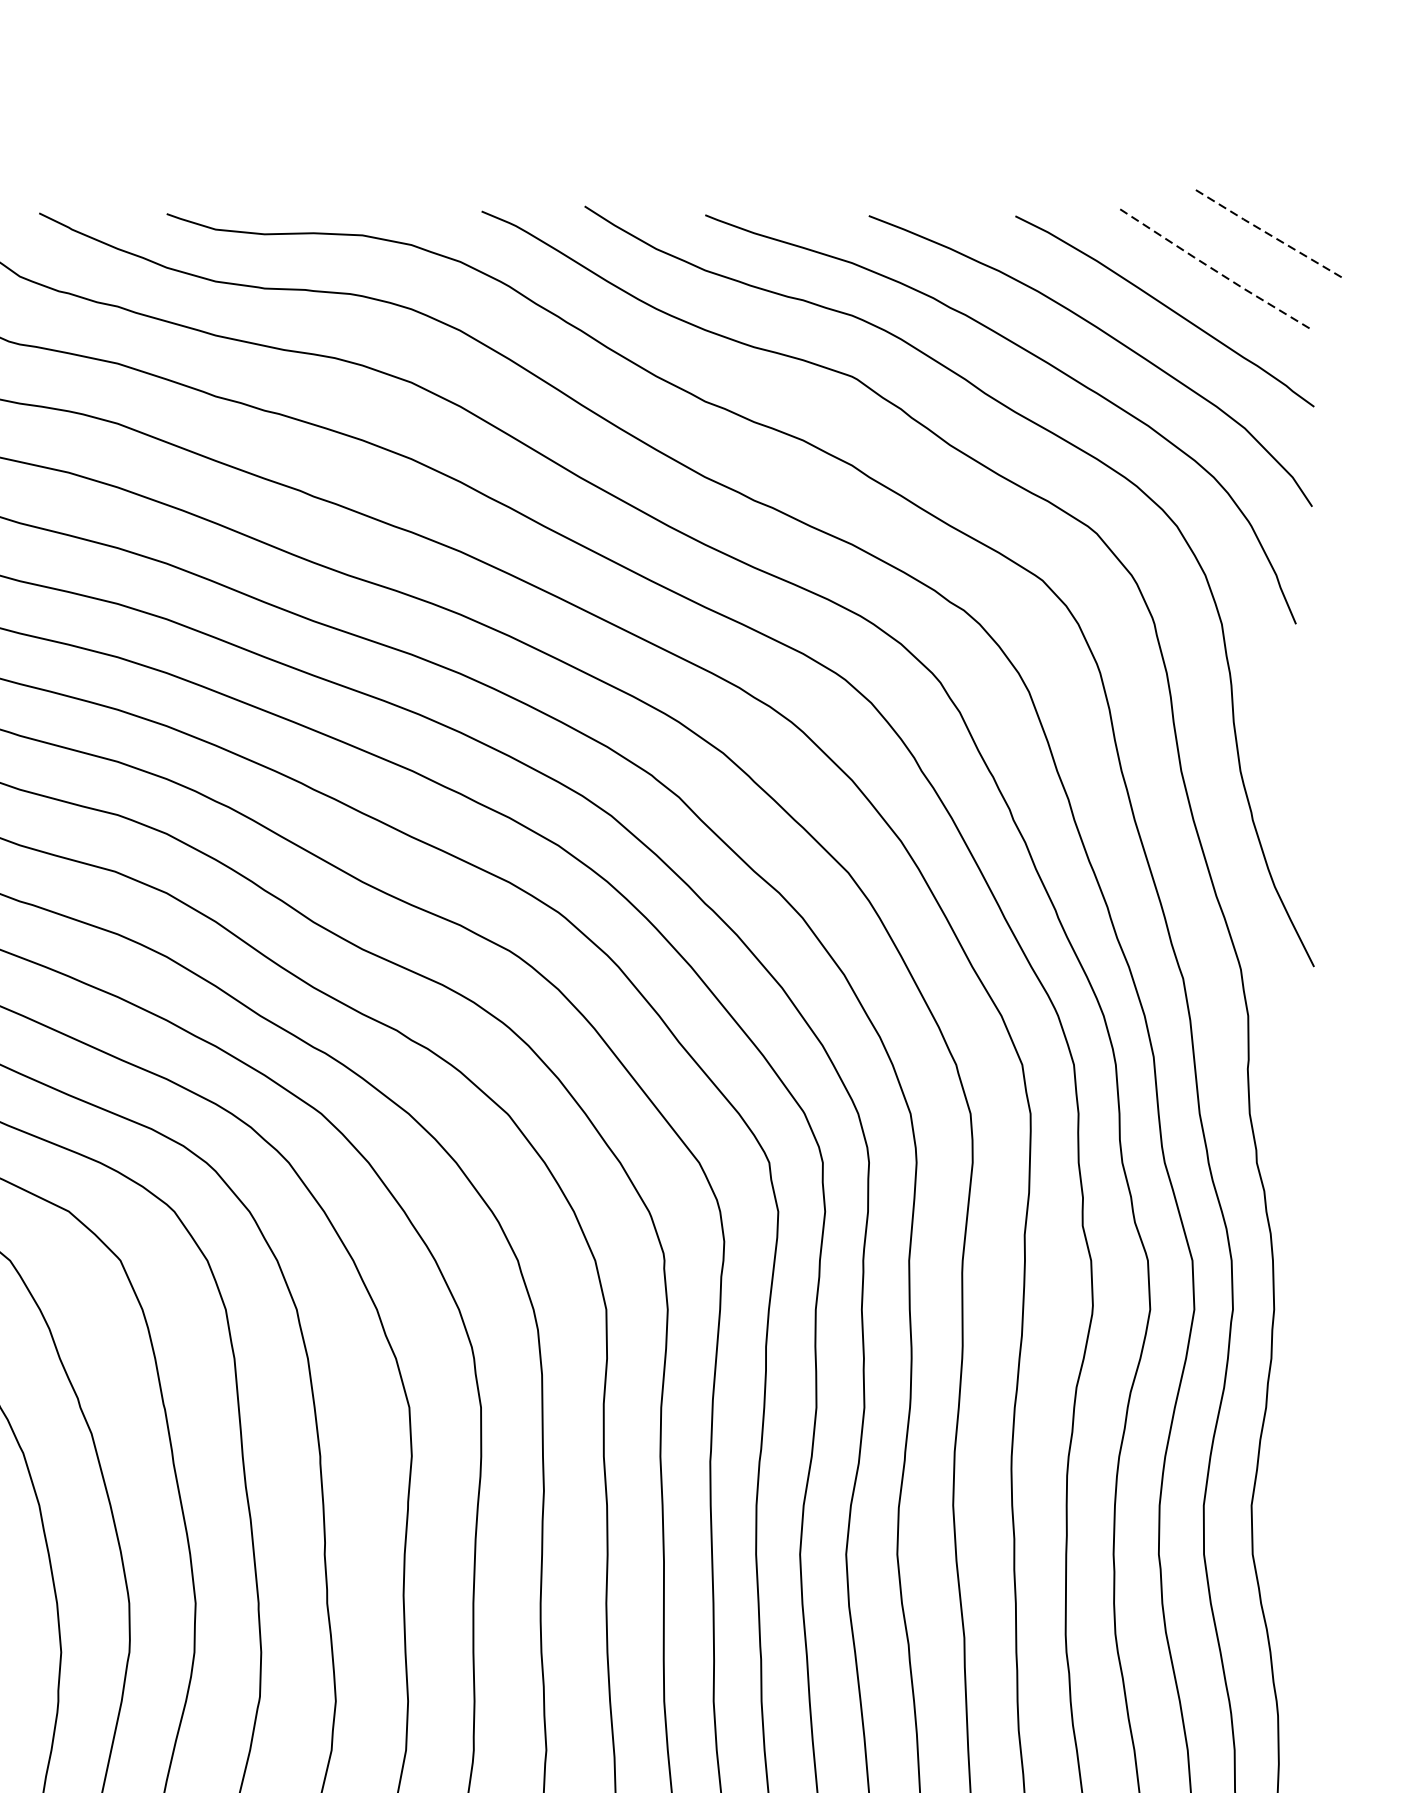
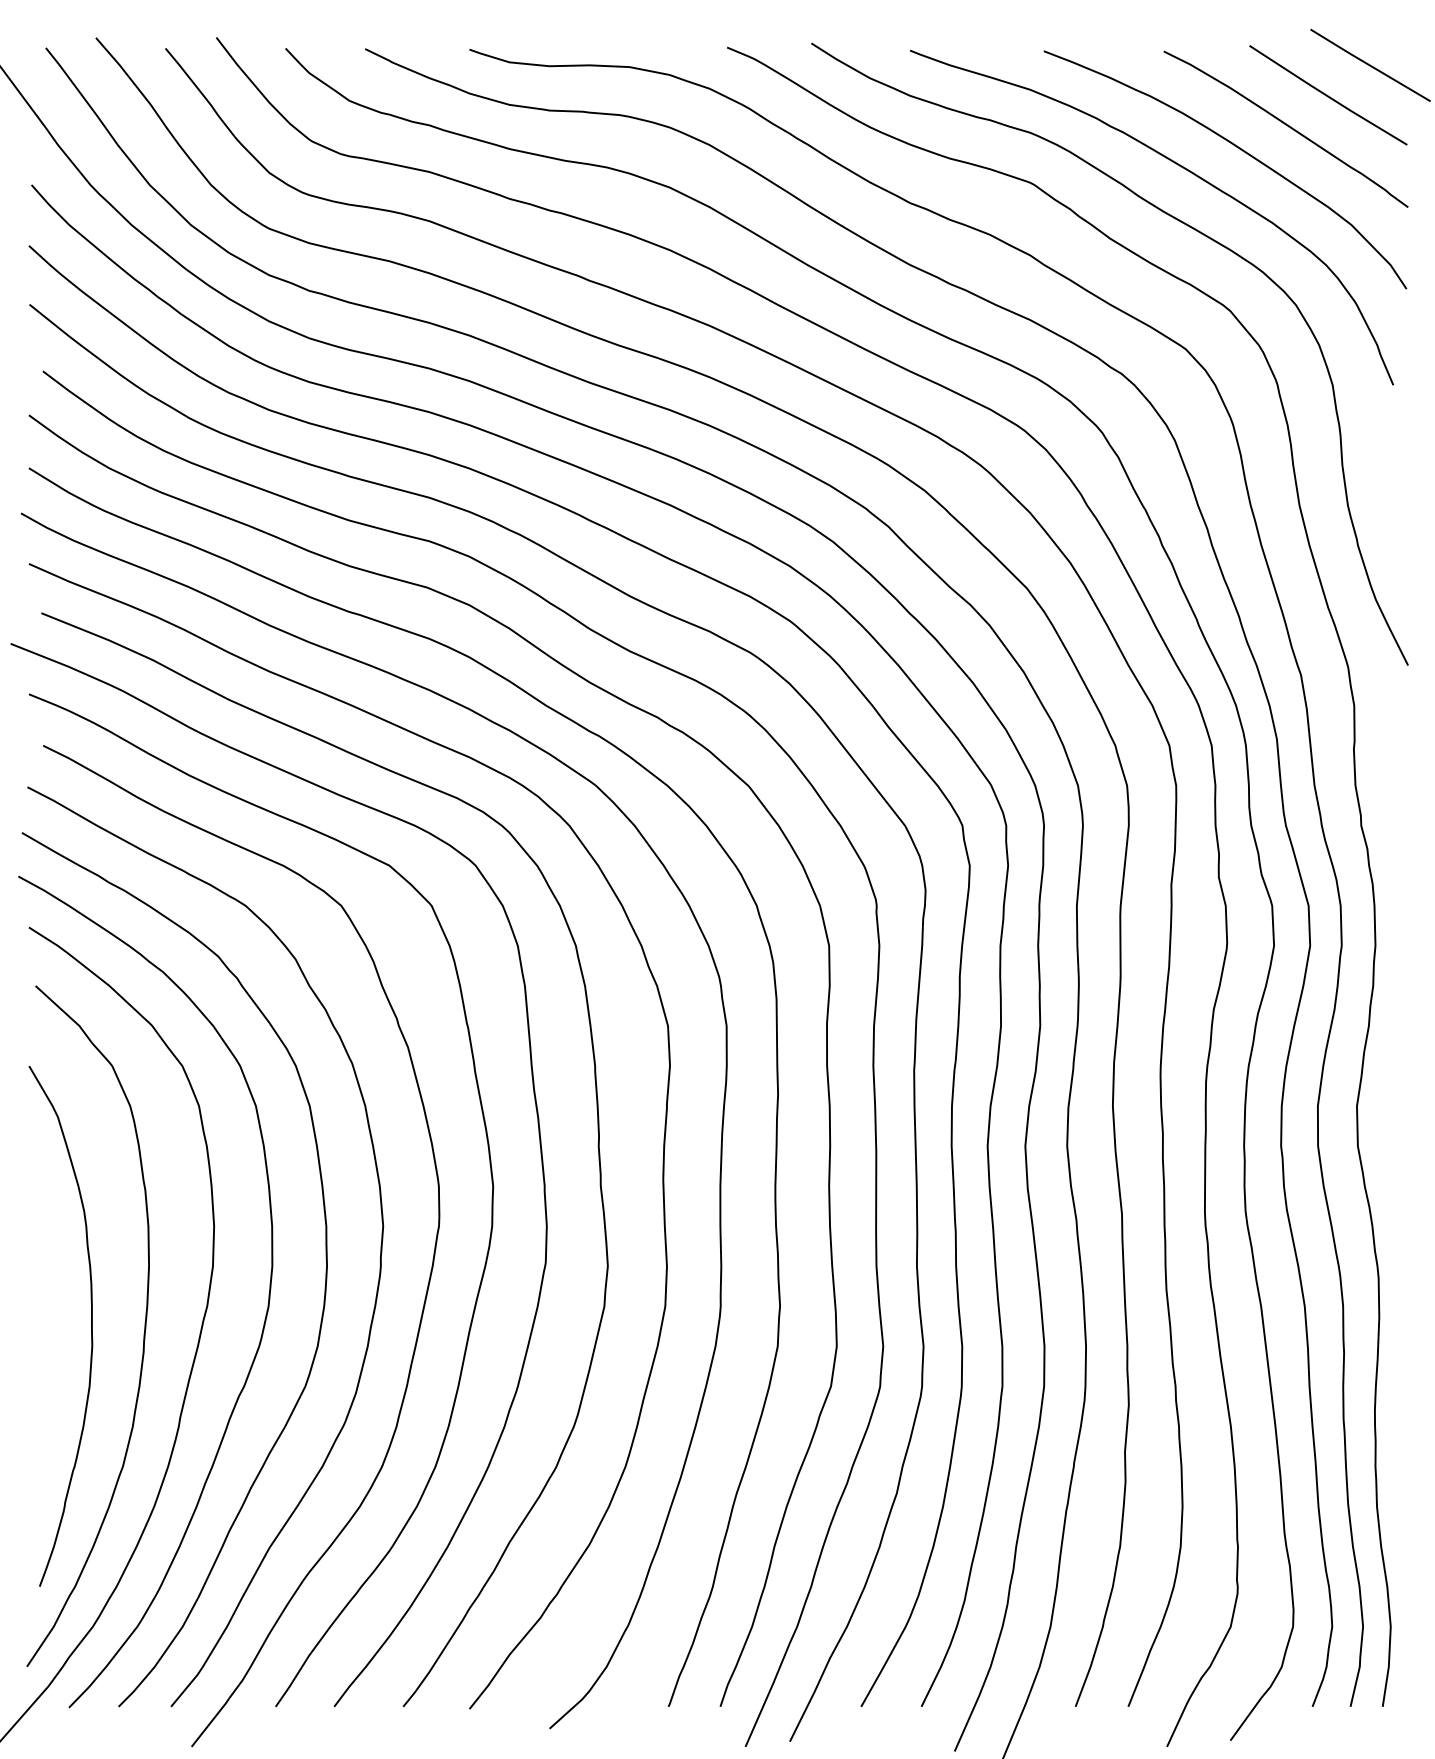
line: (1268, 233) -> (1370, 65), dashed -> solid
line: (1216, 271) -> (1328, 96), dashed -> solid

